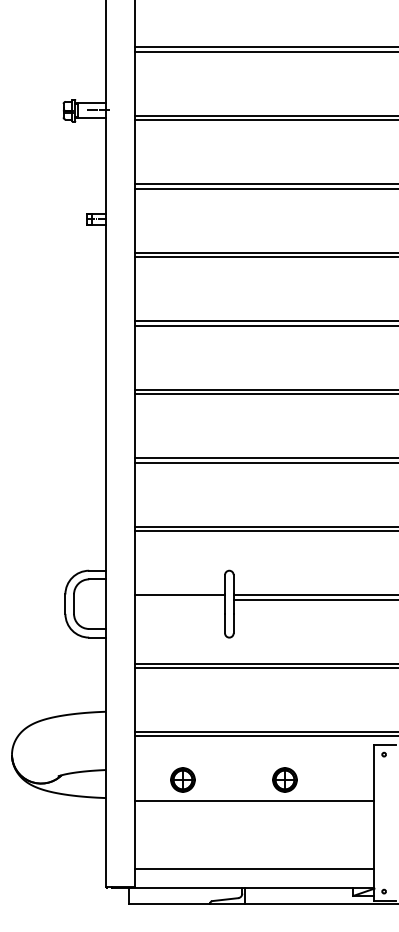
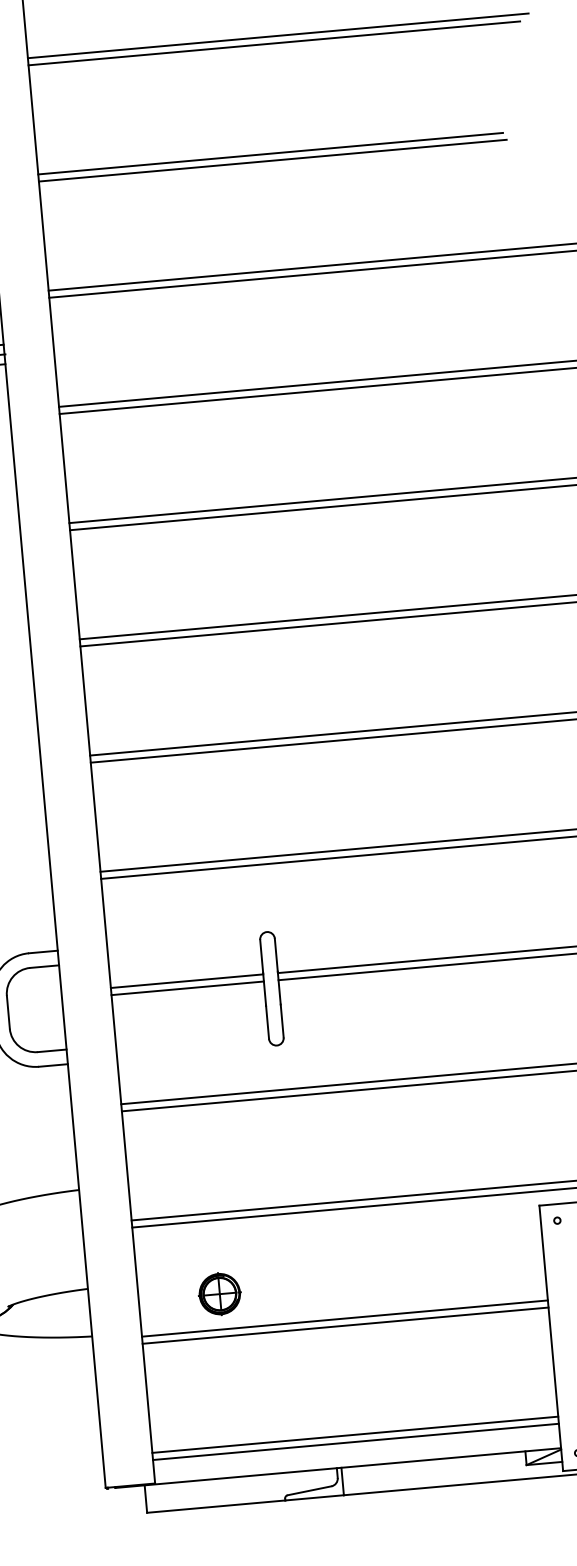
line: (180, 599) -> (188, 988), added
part: (284, 779) -> (392, 1277), removed
line: (254, 804) -> (344, 1324), added
line: (254, 873) -> (355, 1441), added

